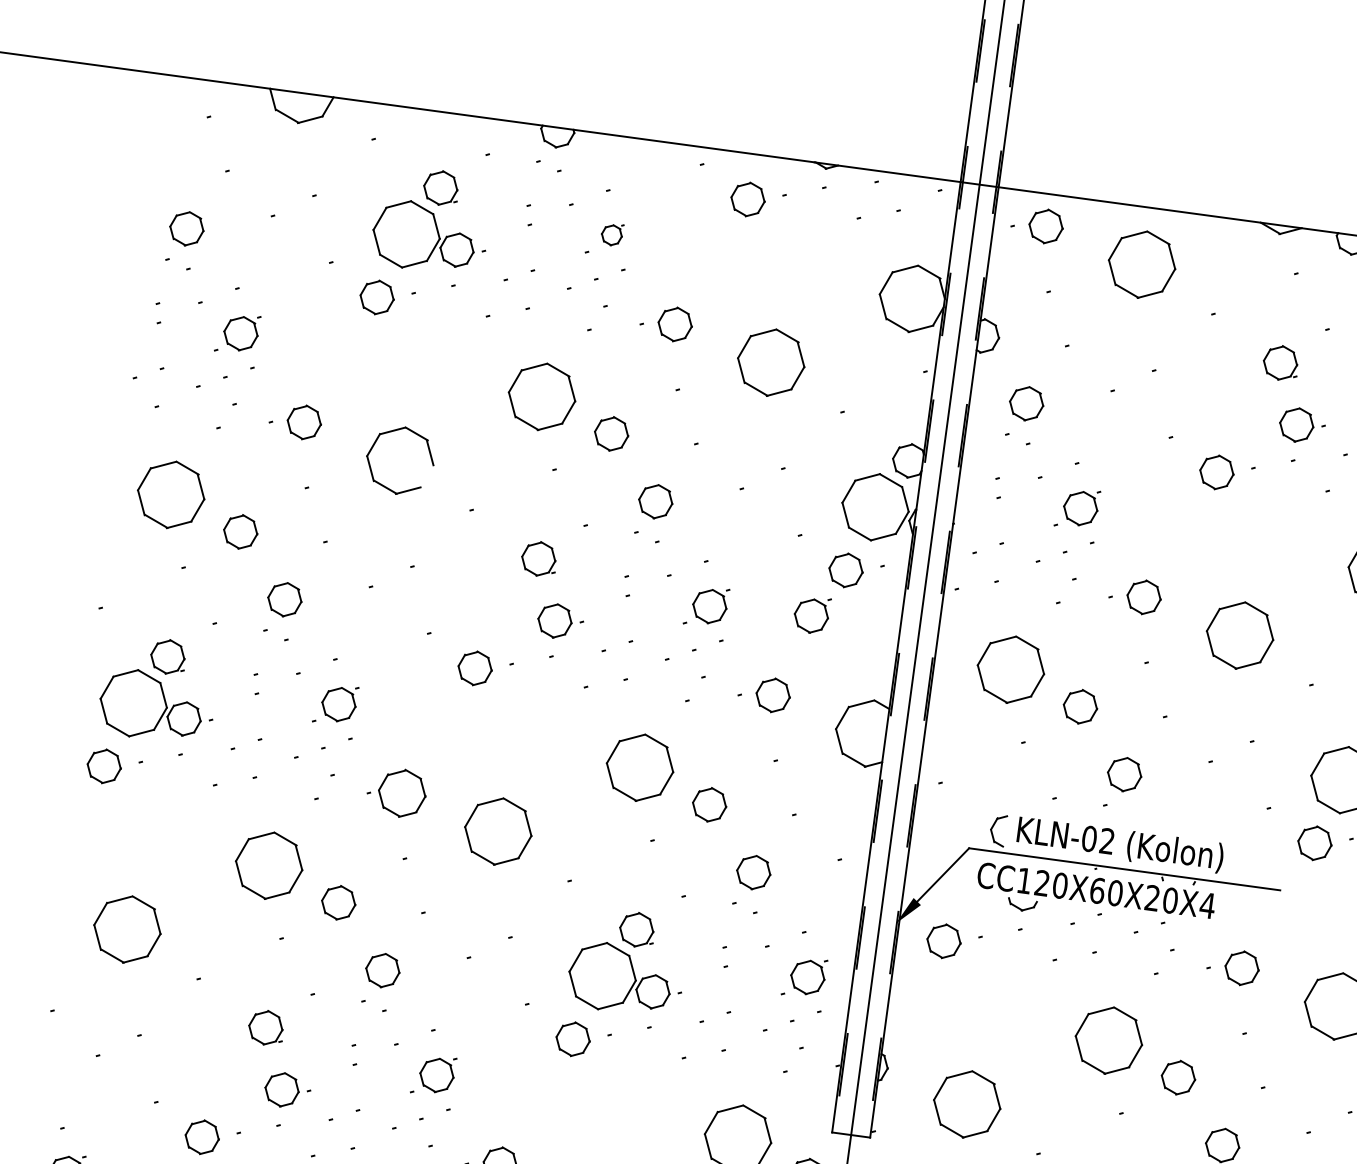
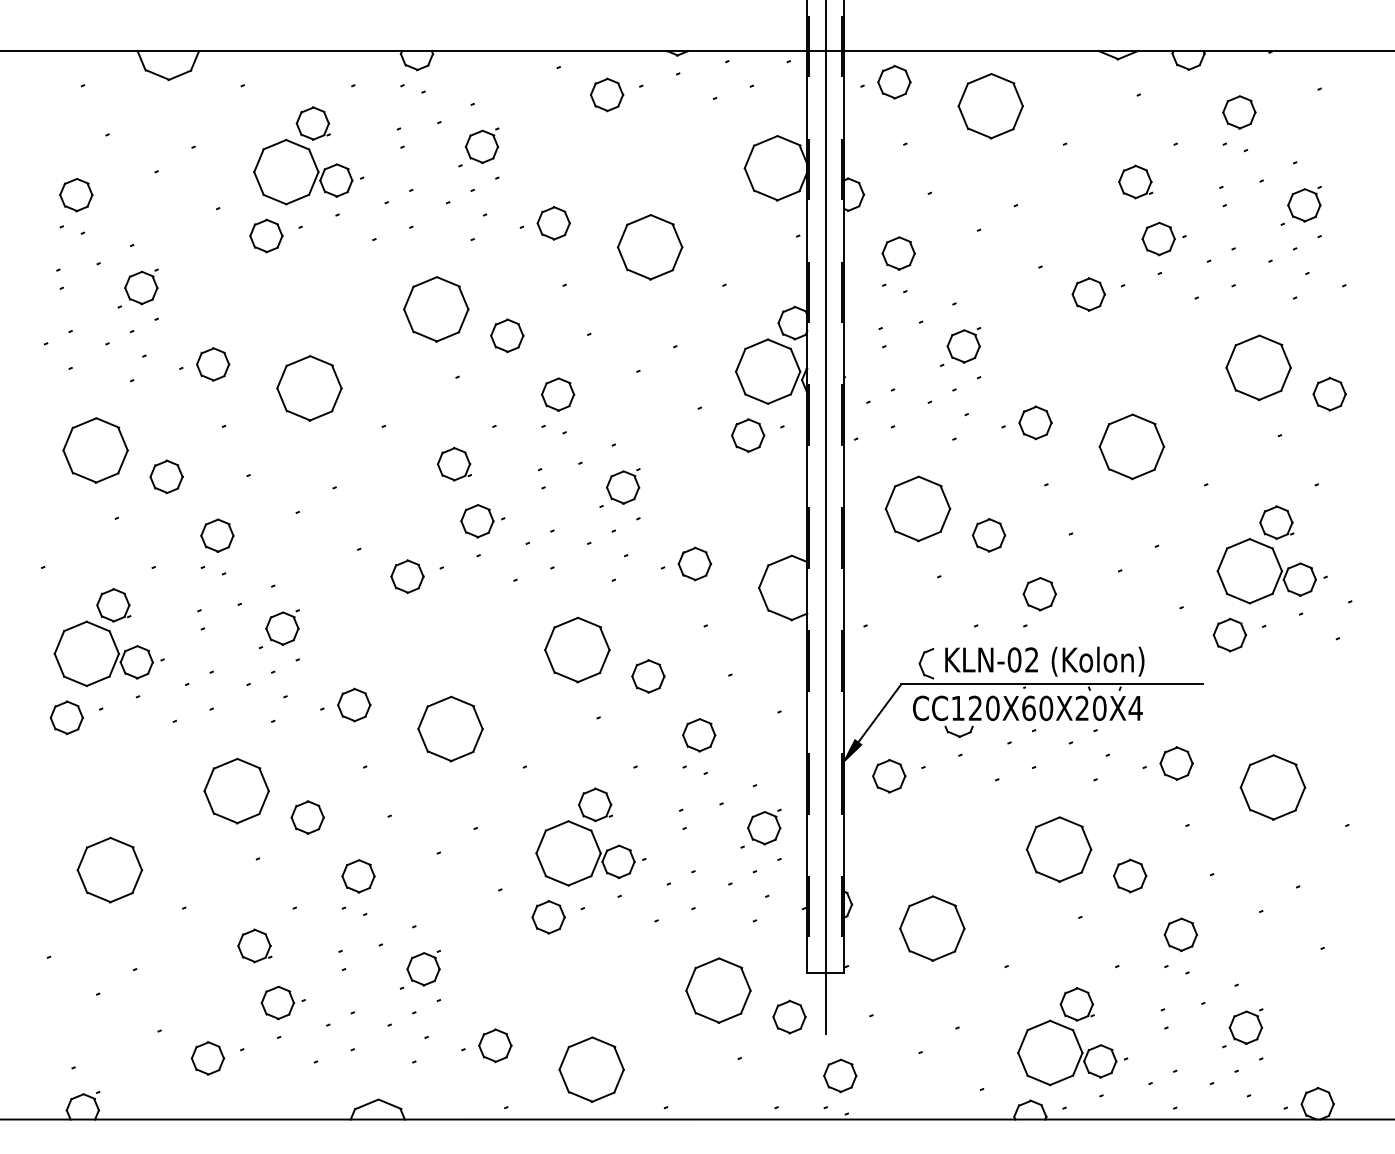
part: (611, 234) -> (481, 145), size x1.67
line: (426, 475) -> (336, 399), added
part: (812, 615) -> (721, 482), removed
part: (402, 792) -> (354, 704), size x0.71

